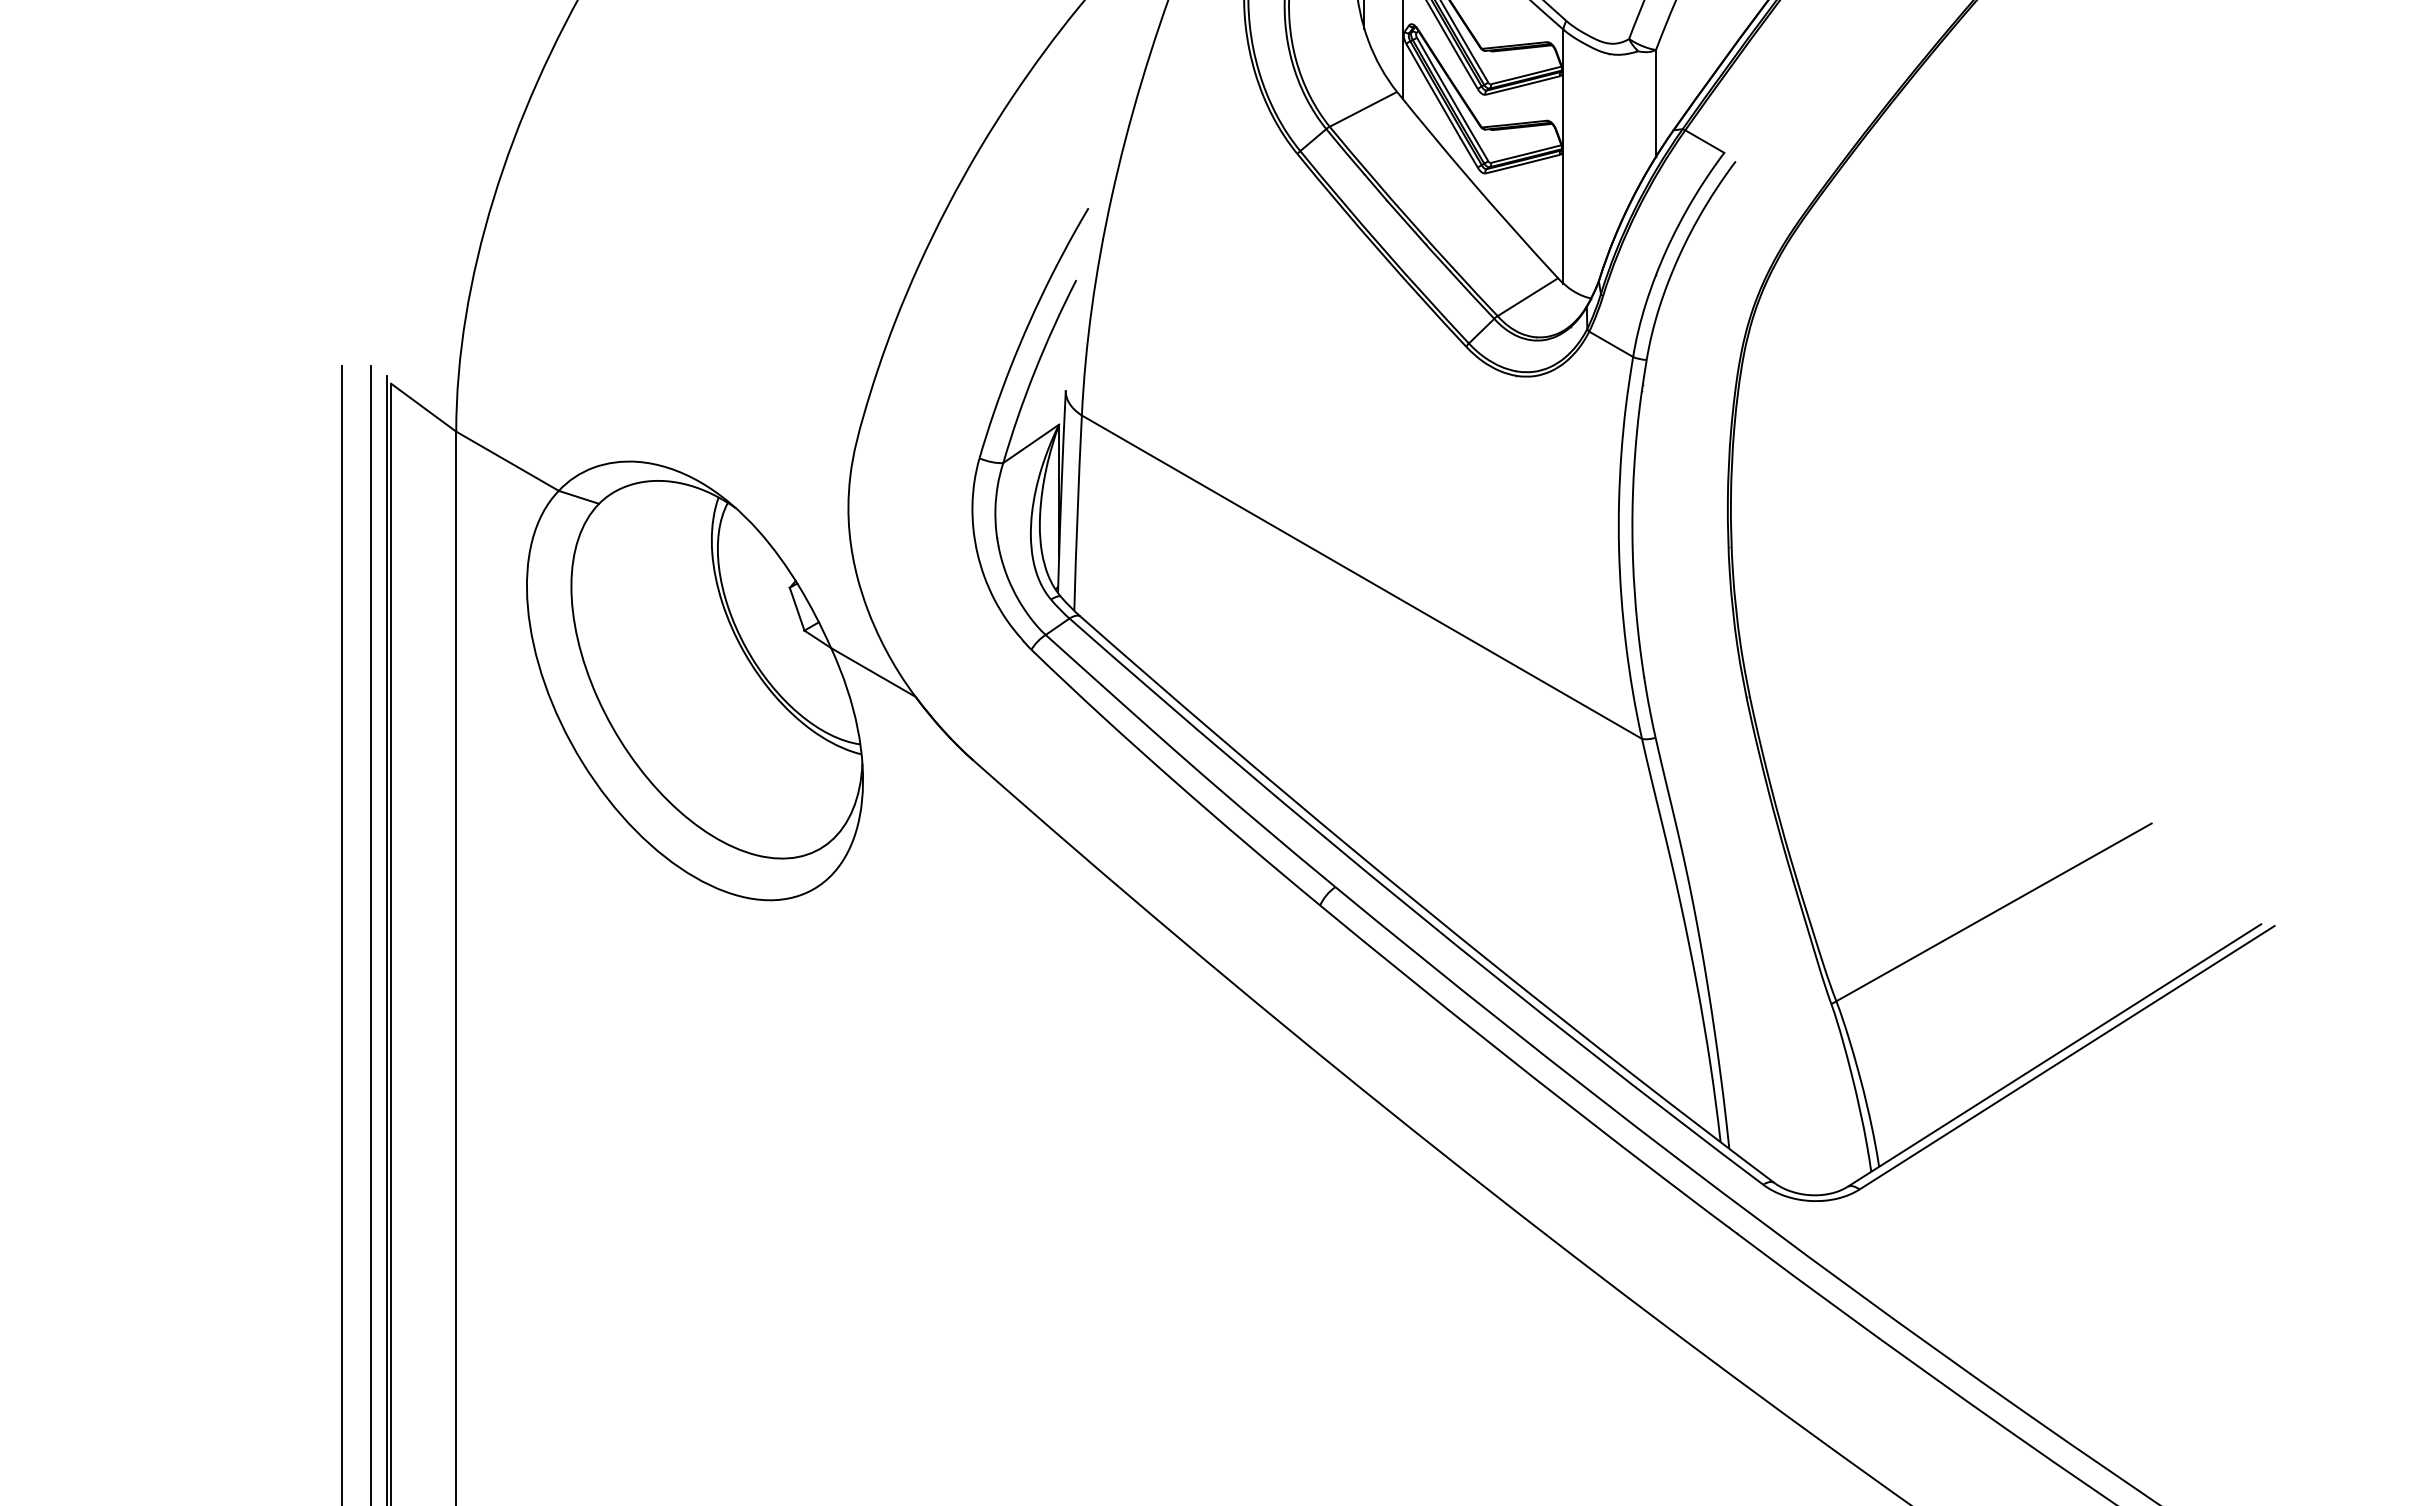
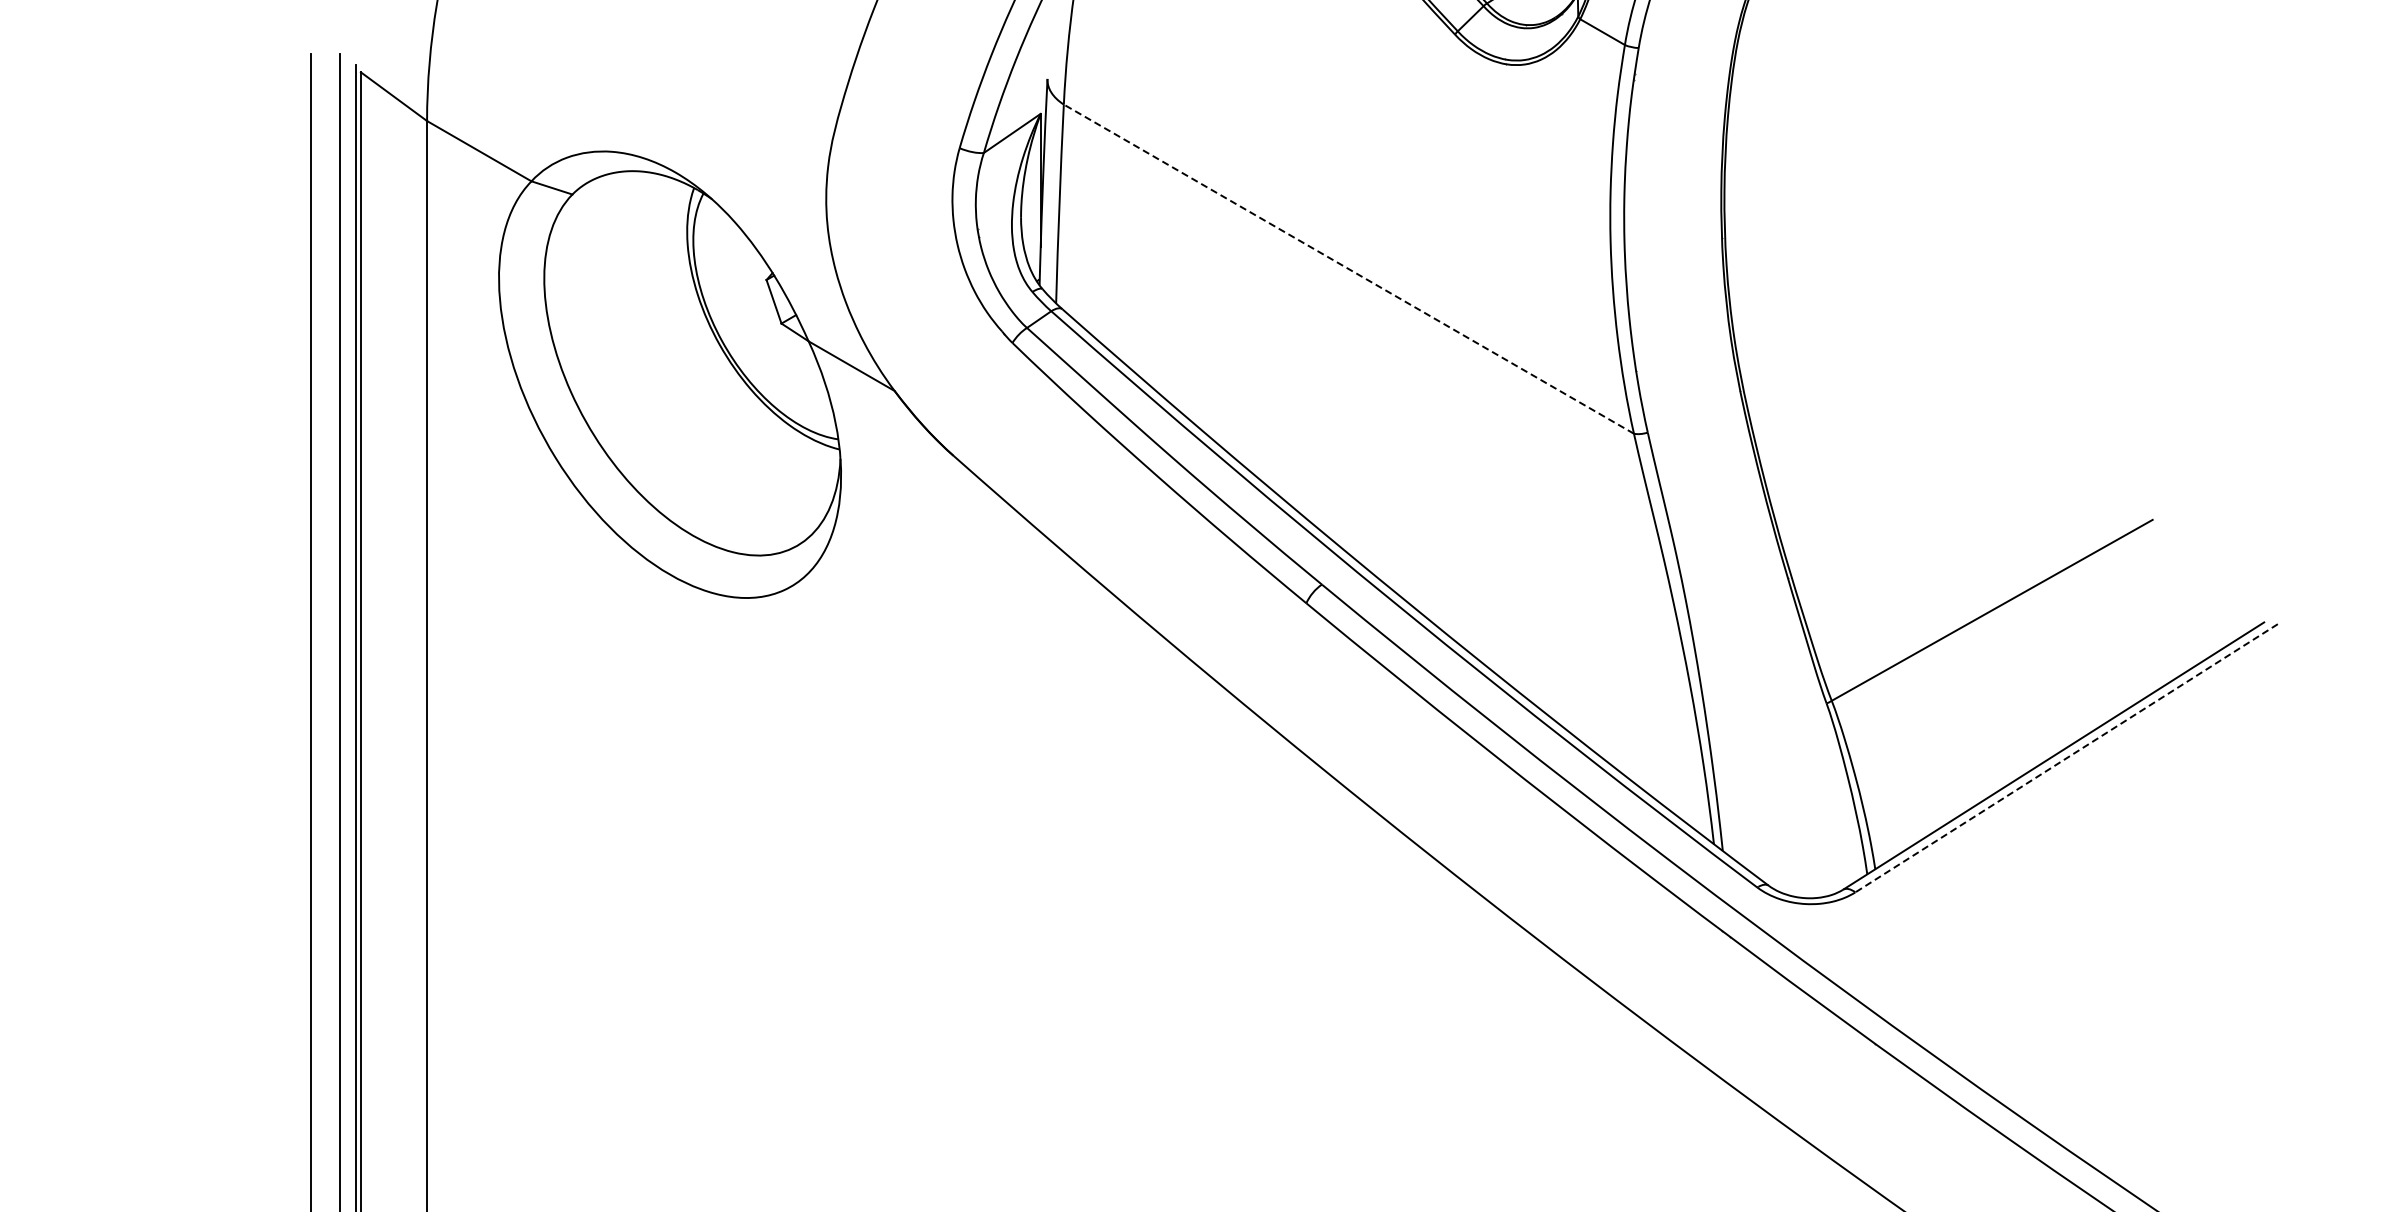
line: (1361, 576) -> (1348, 268), solid -> dashed
line: (2067, 1057) -> (2067, 758), solid -> dashed

